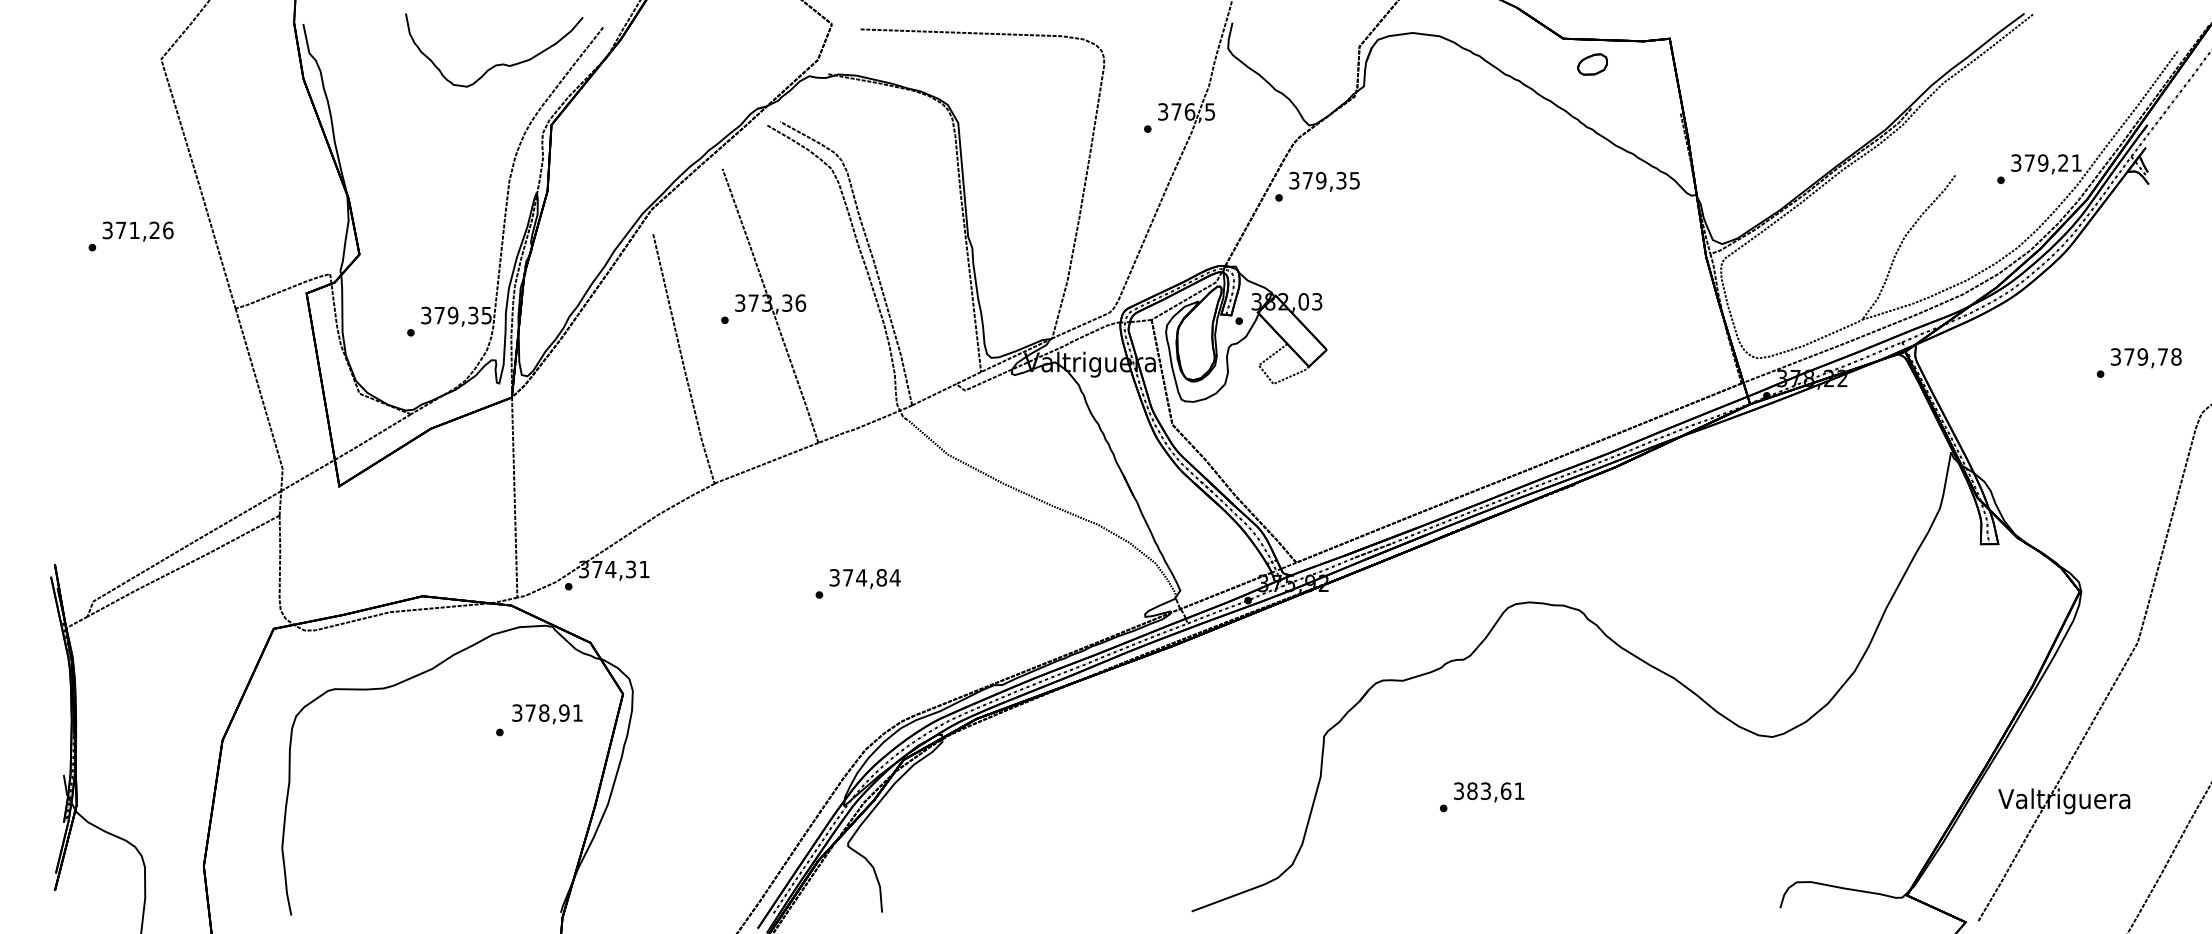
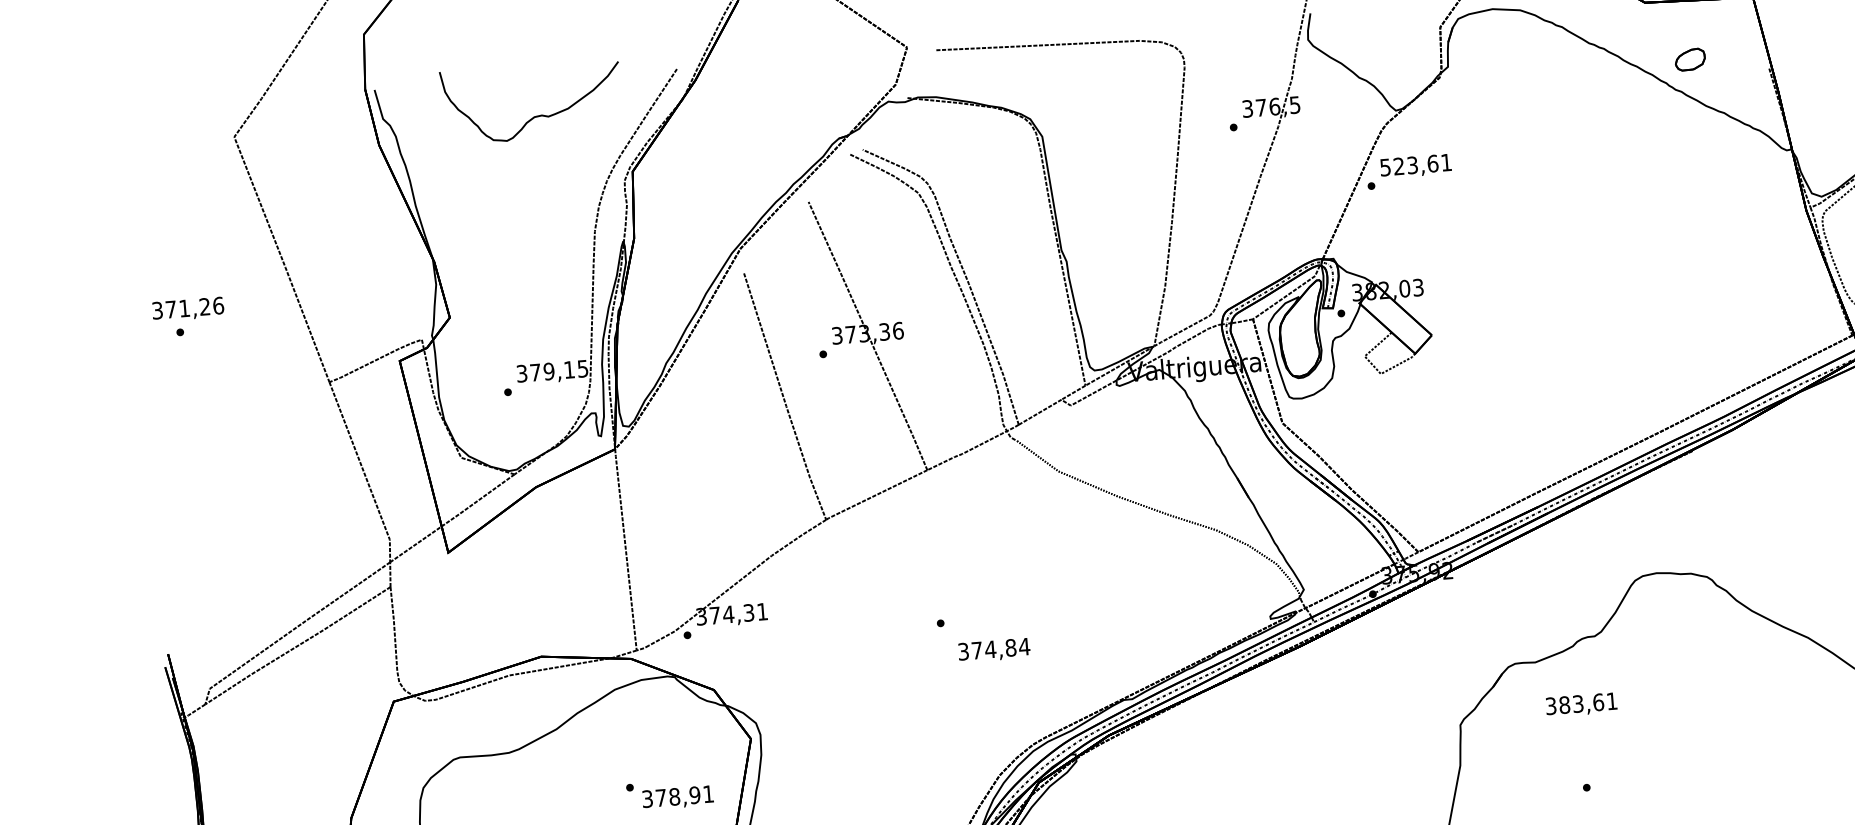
curve: (495, 64) -> (534, 116), moved
part: (1592, 64) -> (1690, 59), moved
text: (1324, 180) -> (1415, 164), 379,35 -> 523,61
text: (137, 231) -> (187, 309), moved
text: (473, 315) -> (569, 369), 379,35 -> 379,15
text: (864, 579) -> (993, 650), moved
text: (547, 714) -> (678, 798), moved
text: (1489, 792) -> (1581, 705), moved

